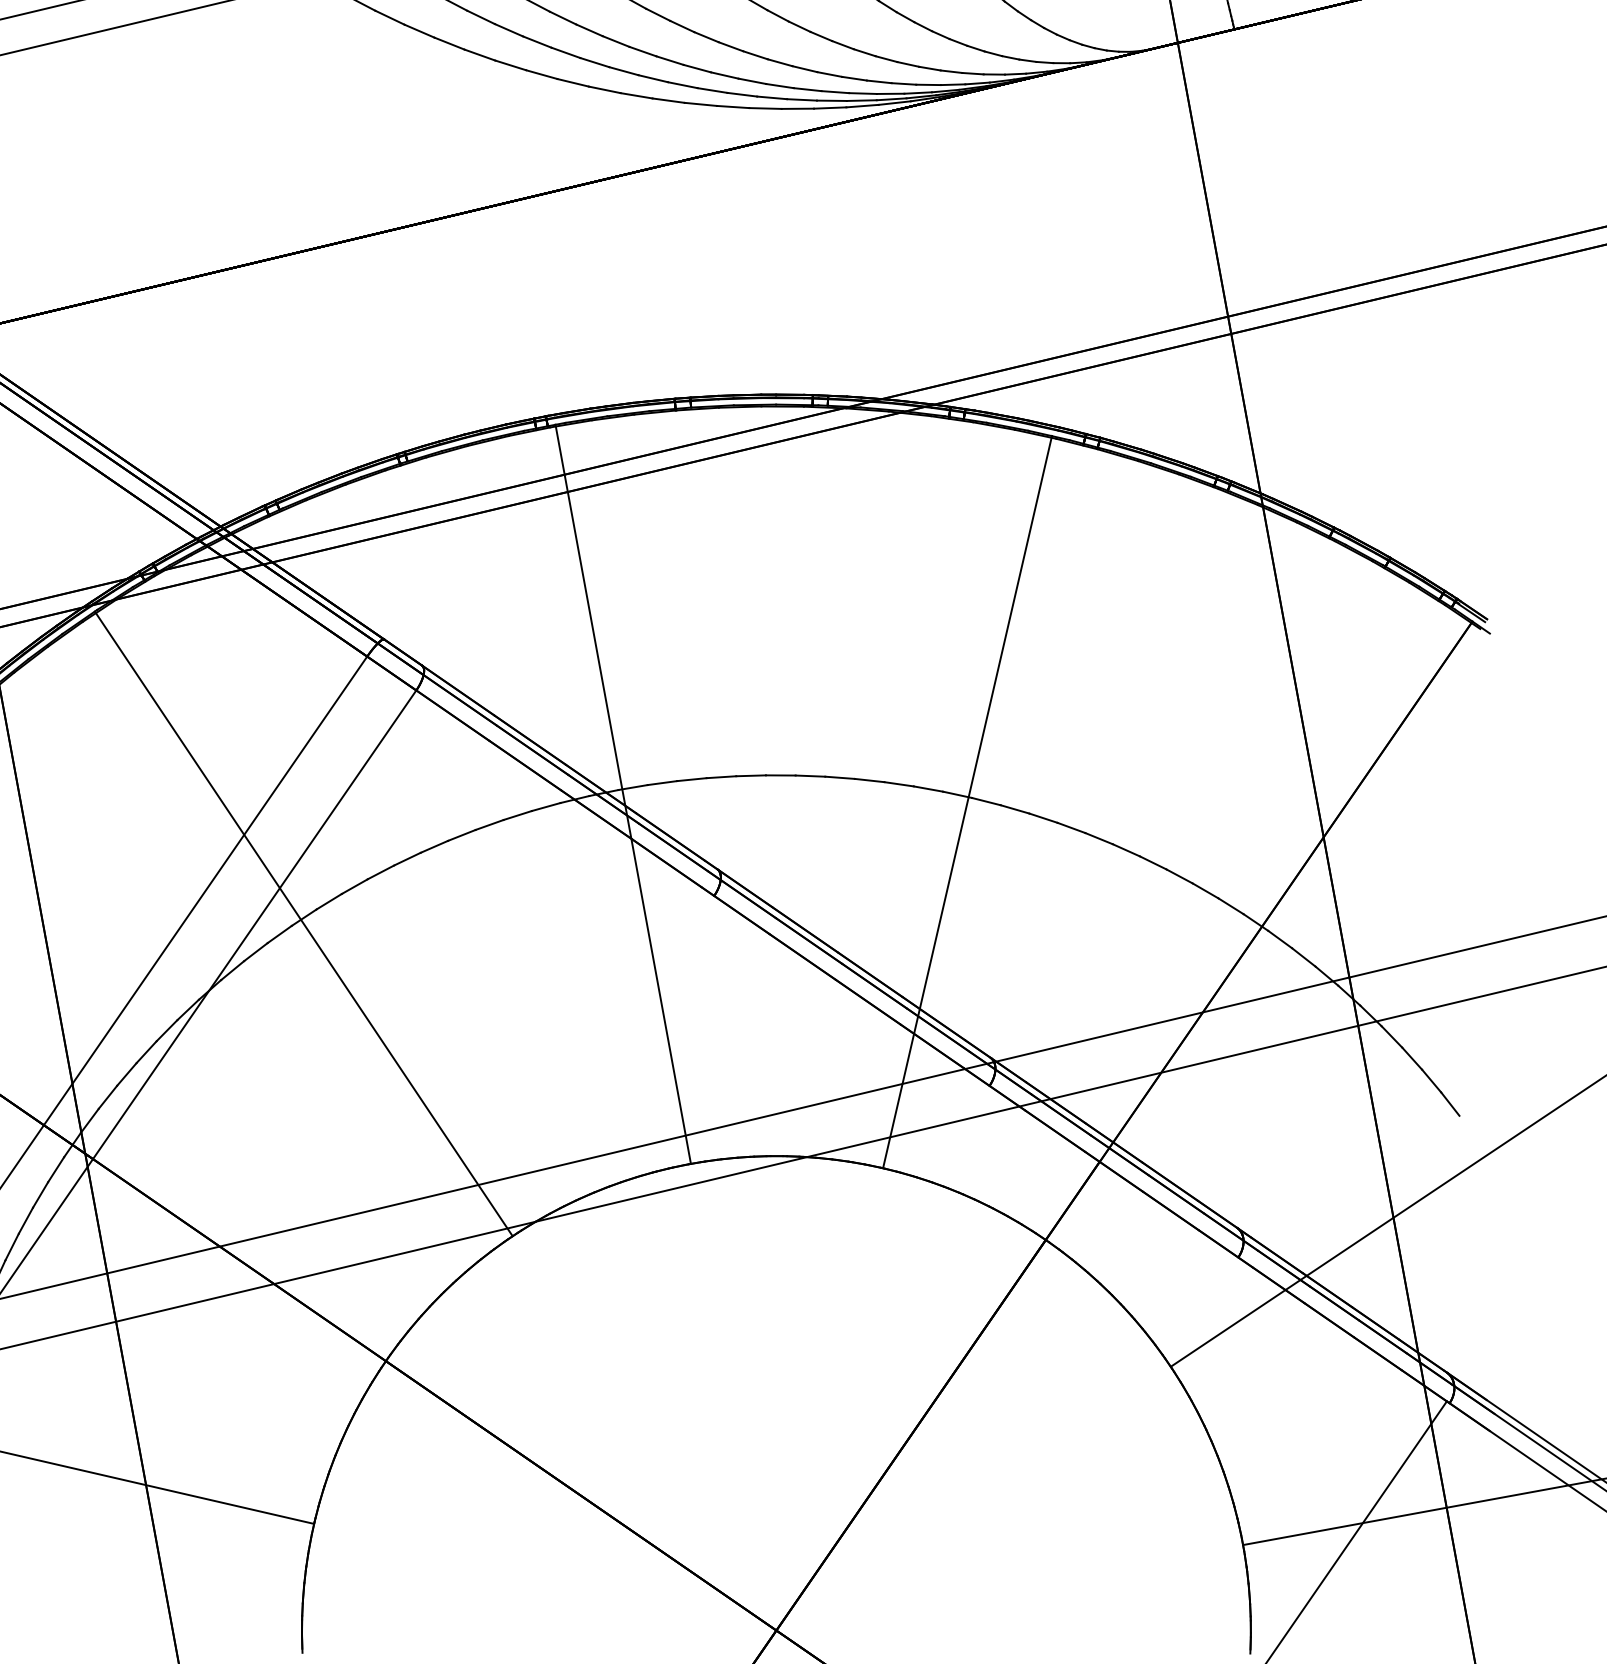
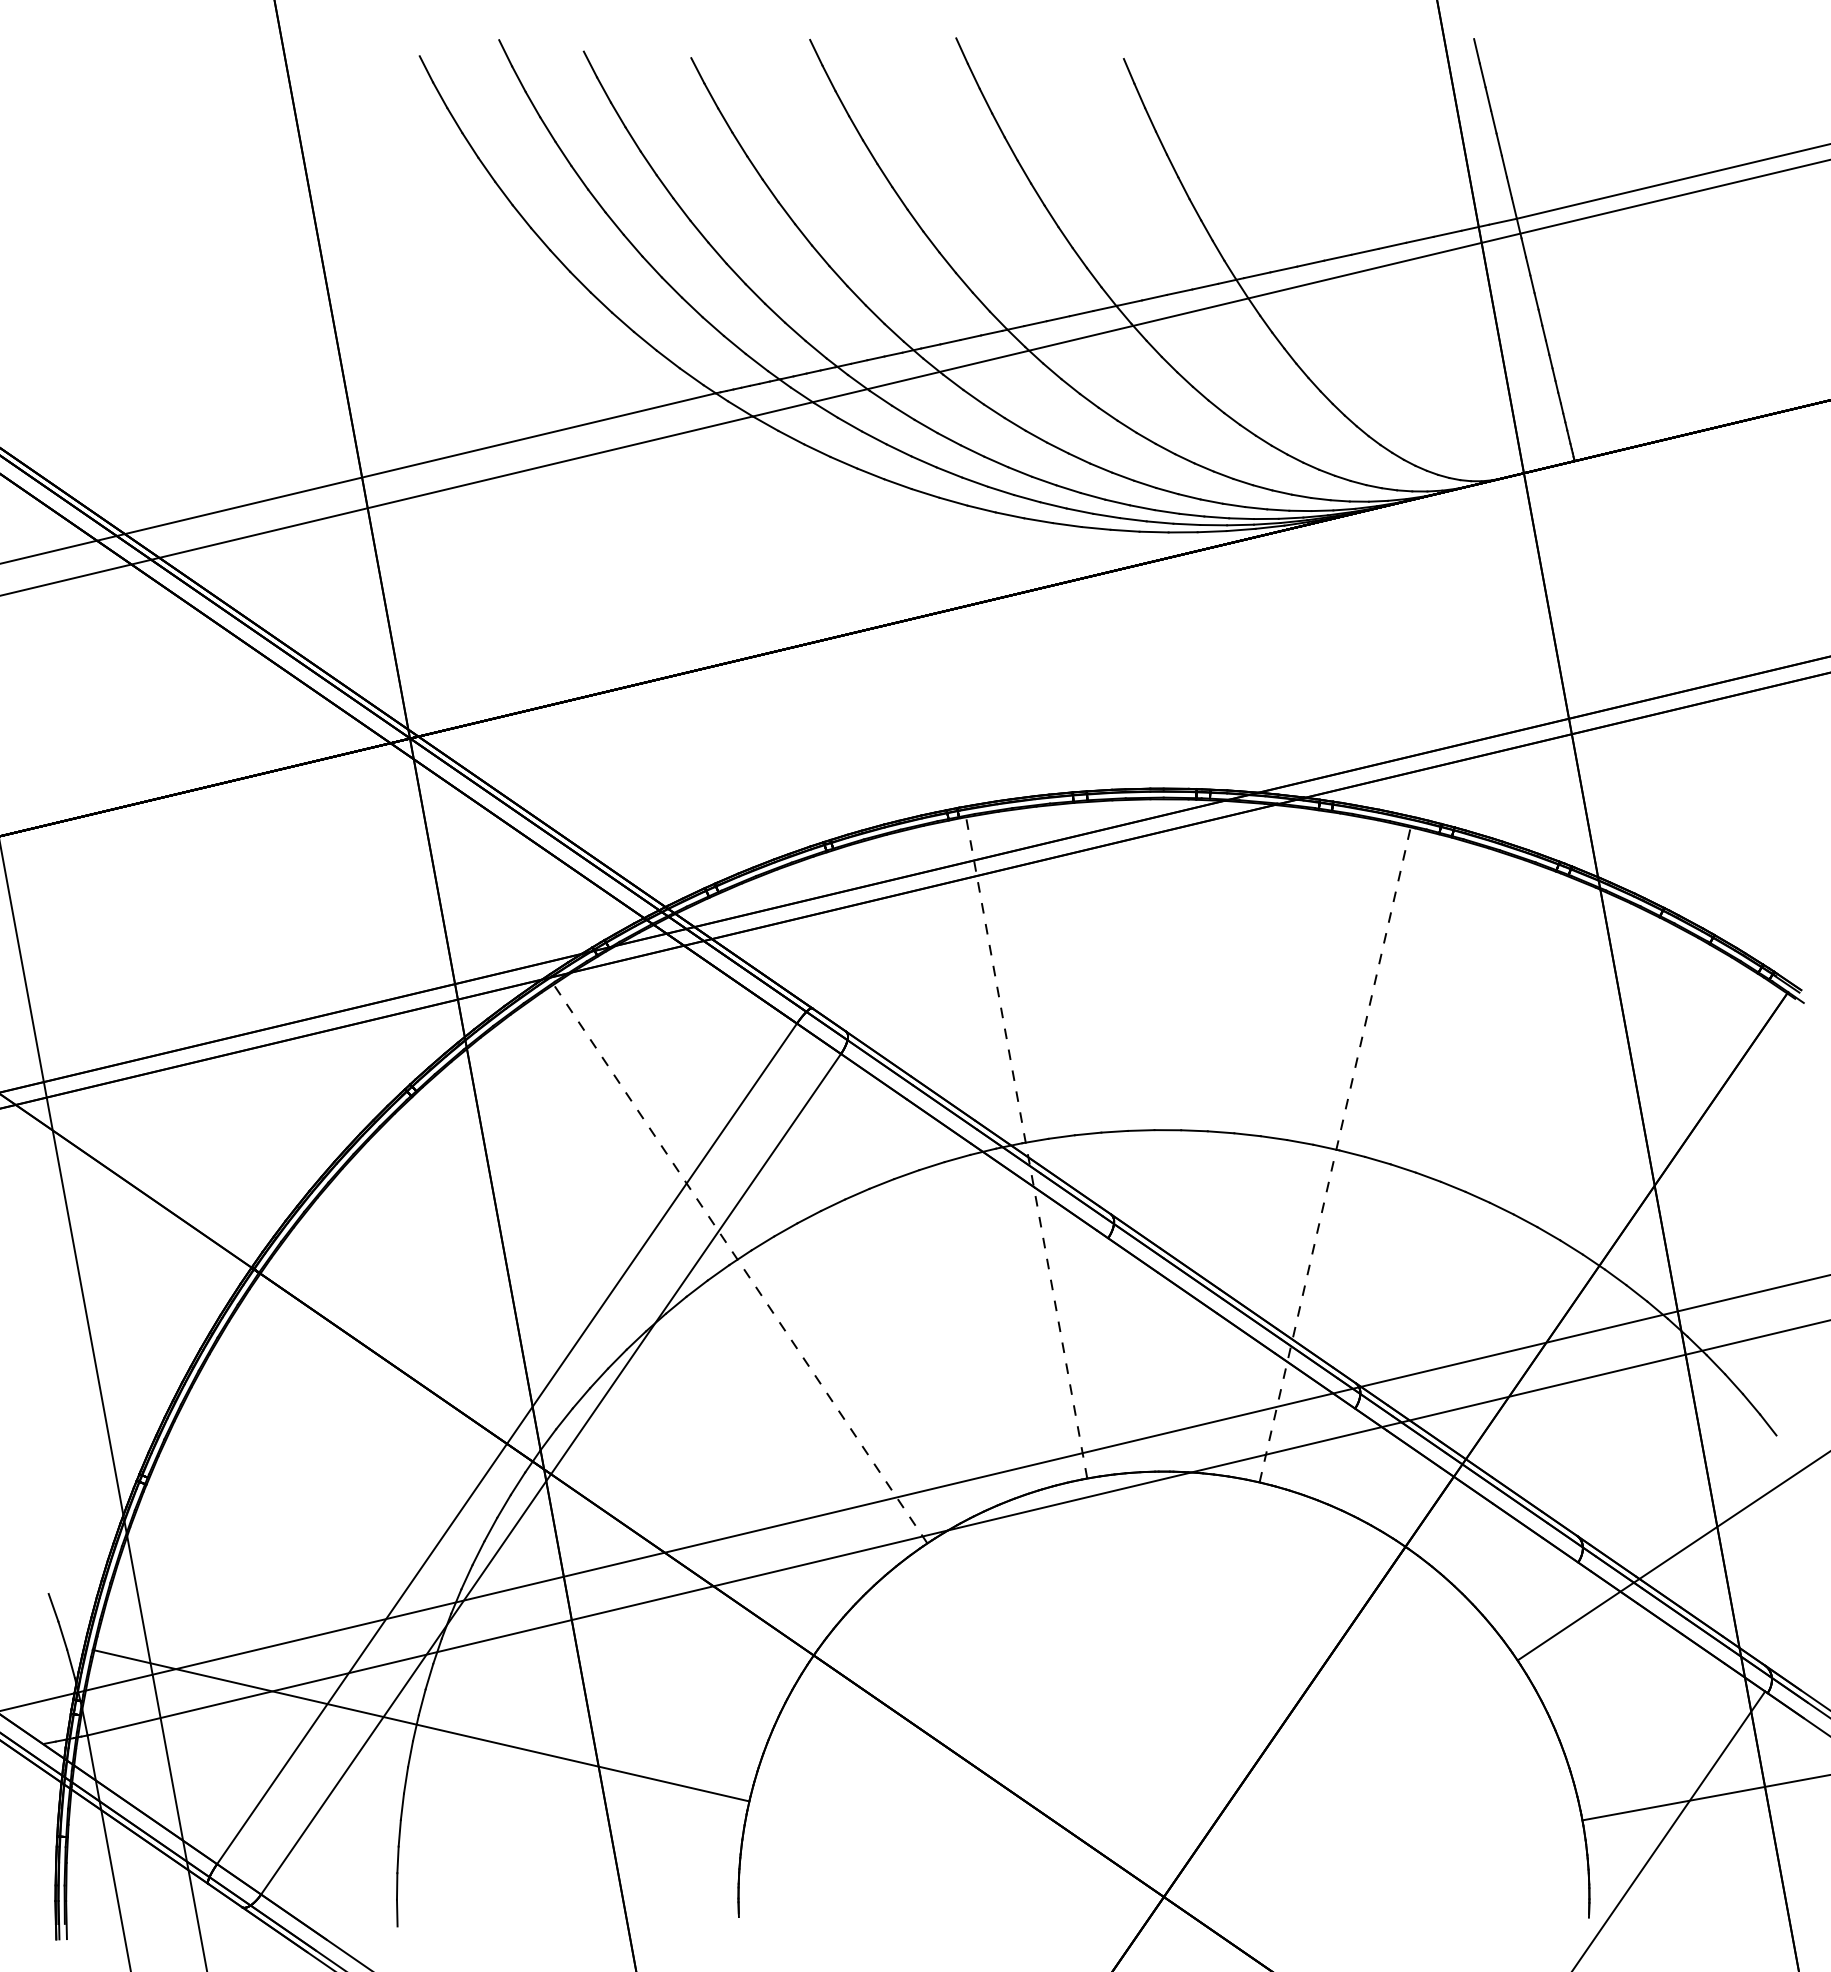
line: (623, 794) -> (1026, 1147), solid -> dashed
line: (967, 802) -> (1335, 1154), solid -> dashed
line: (304, 924) -> (740, 1263), solid -> dashed

